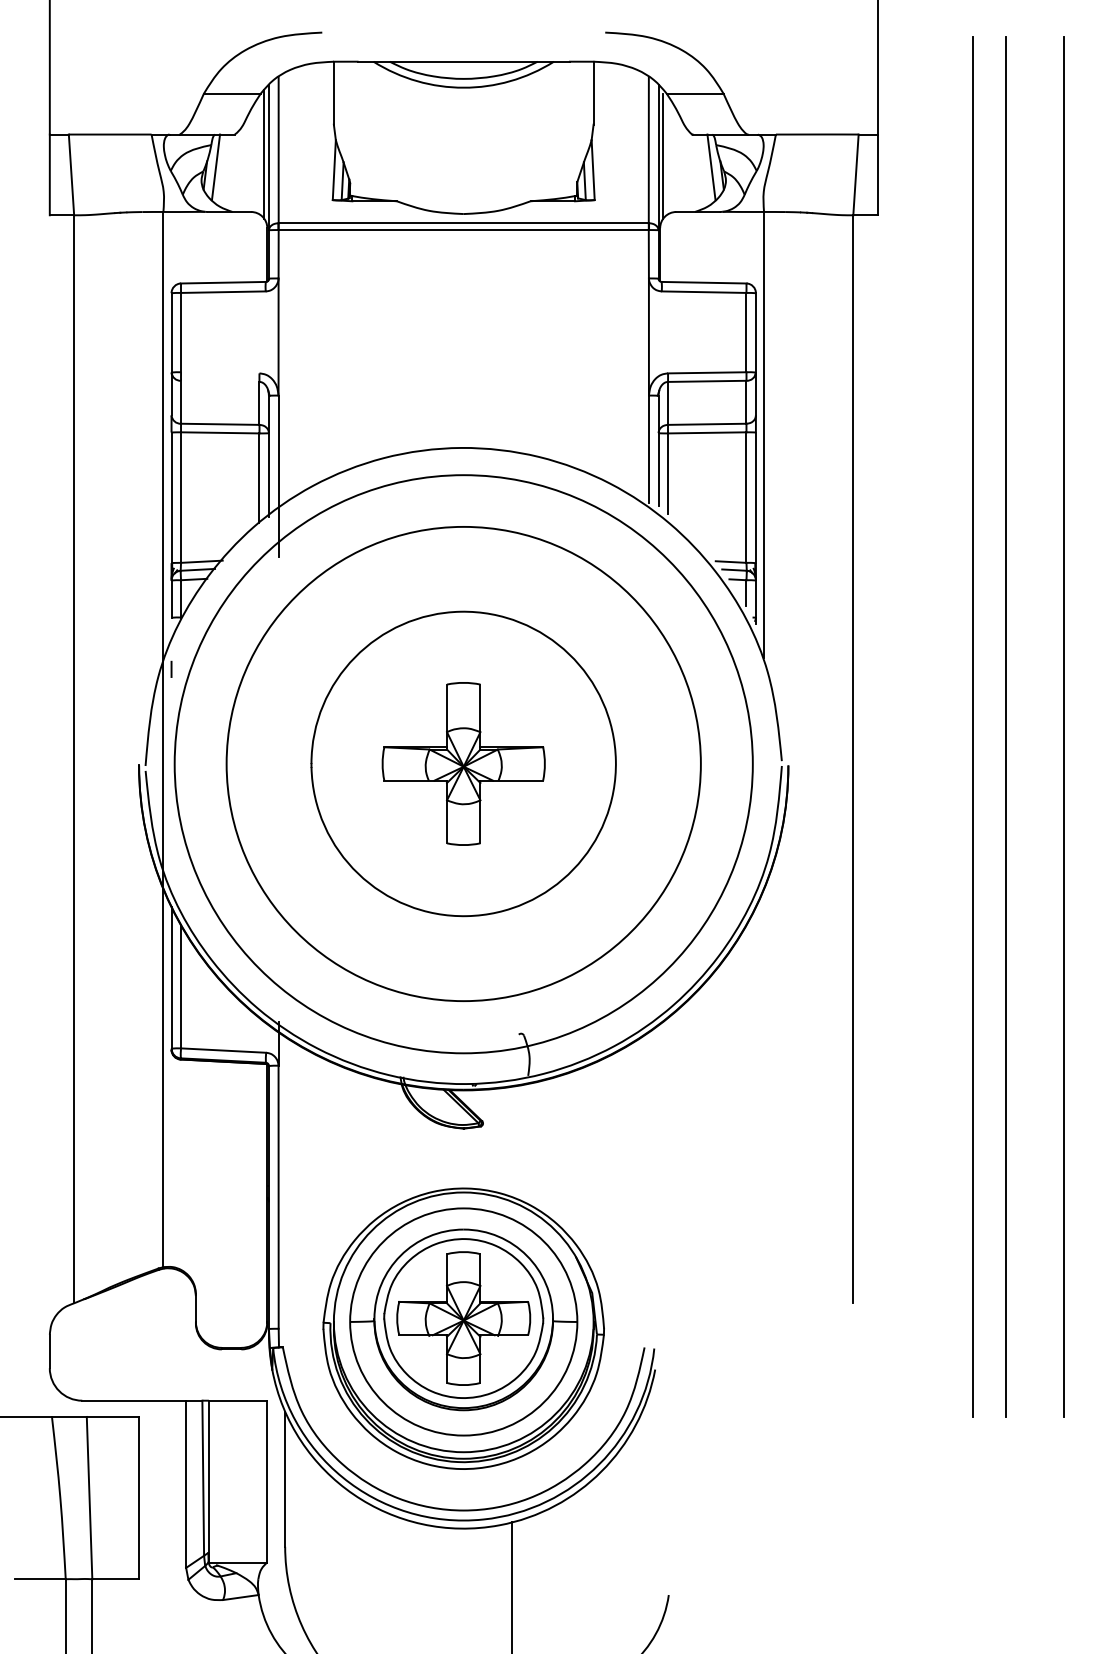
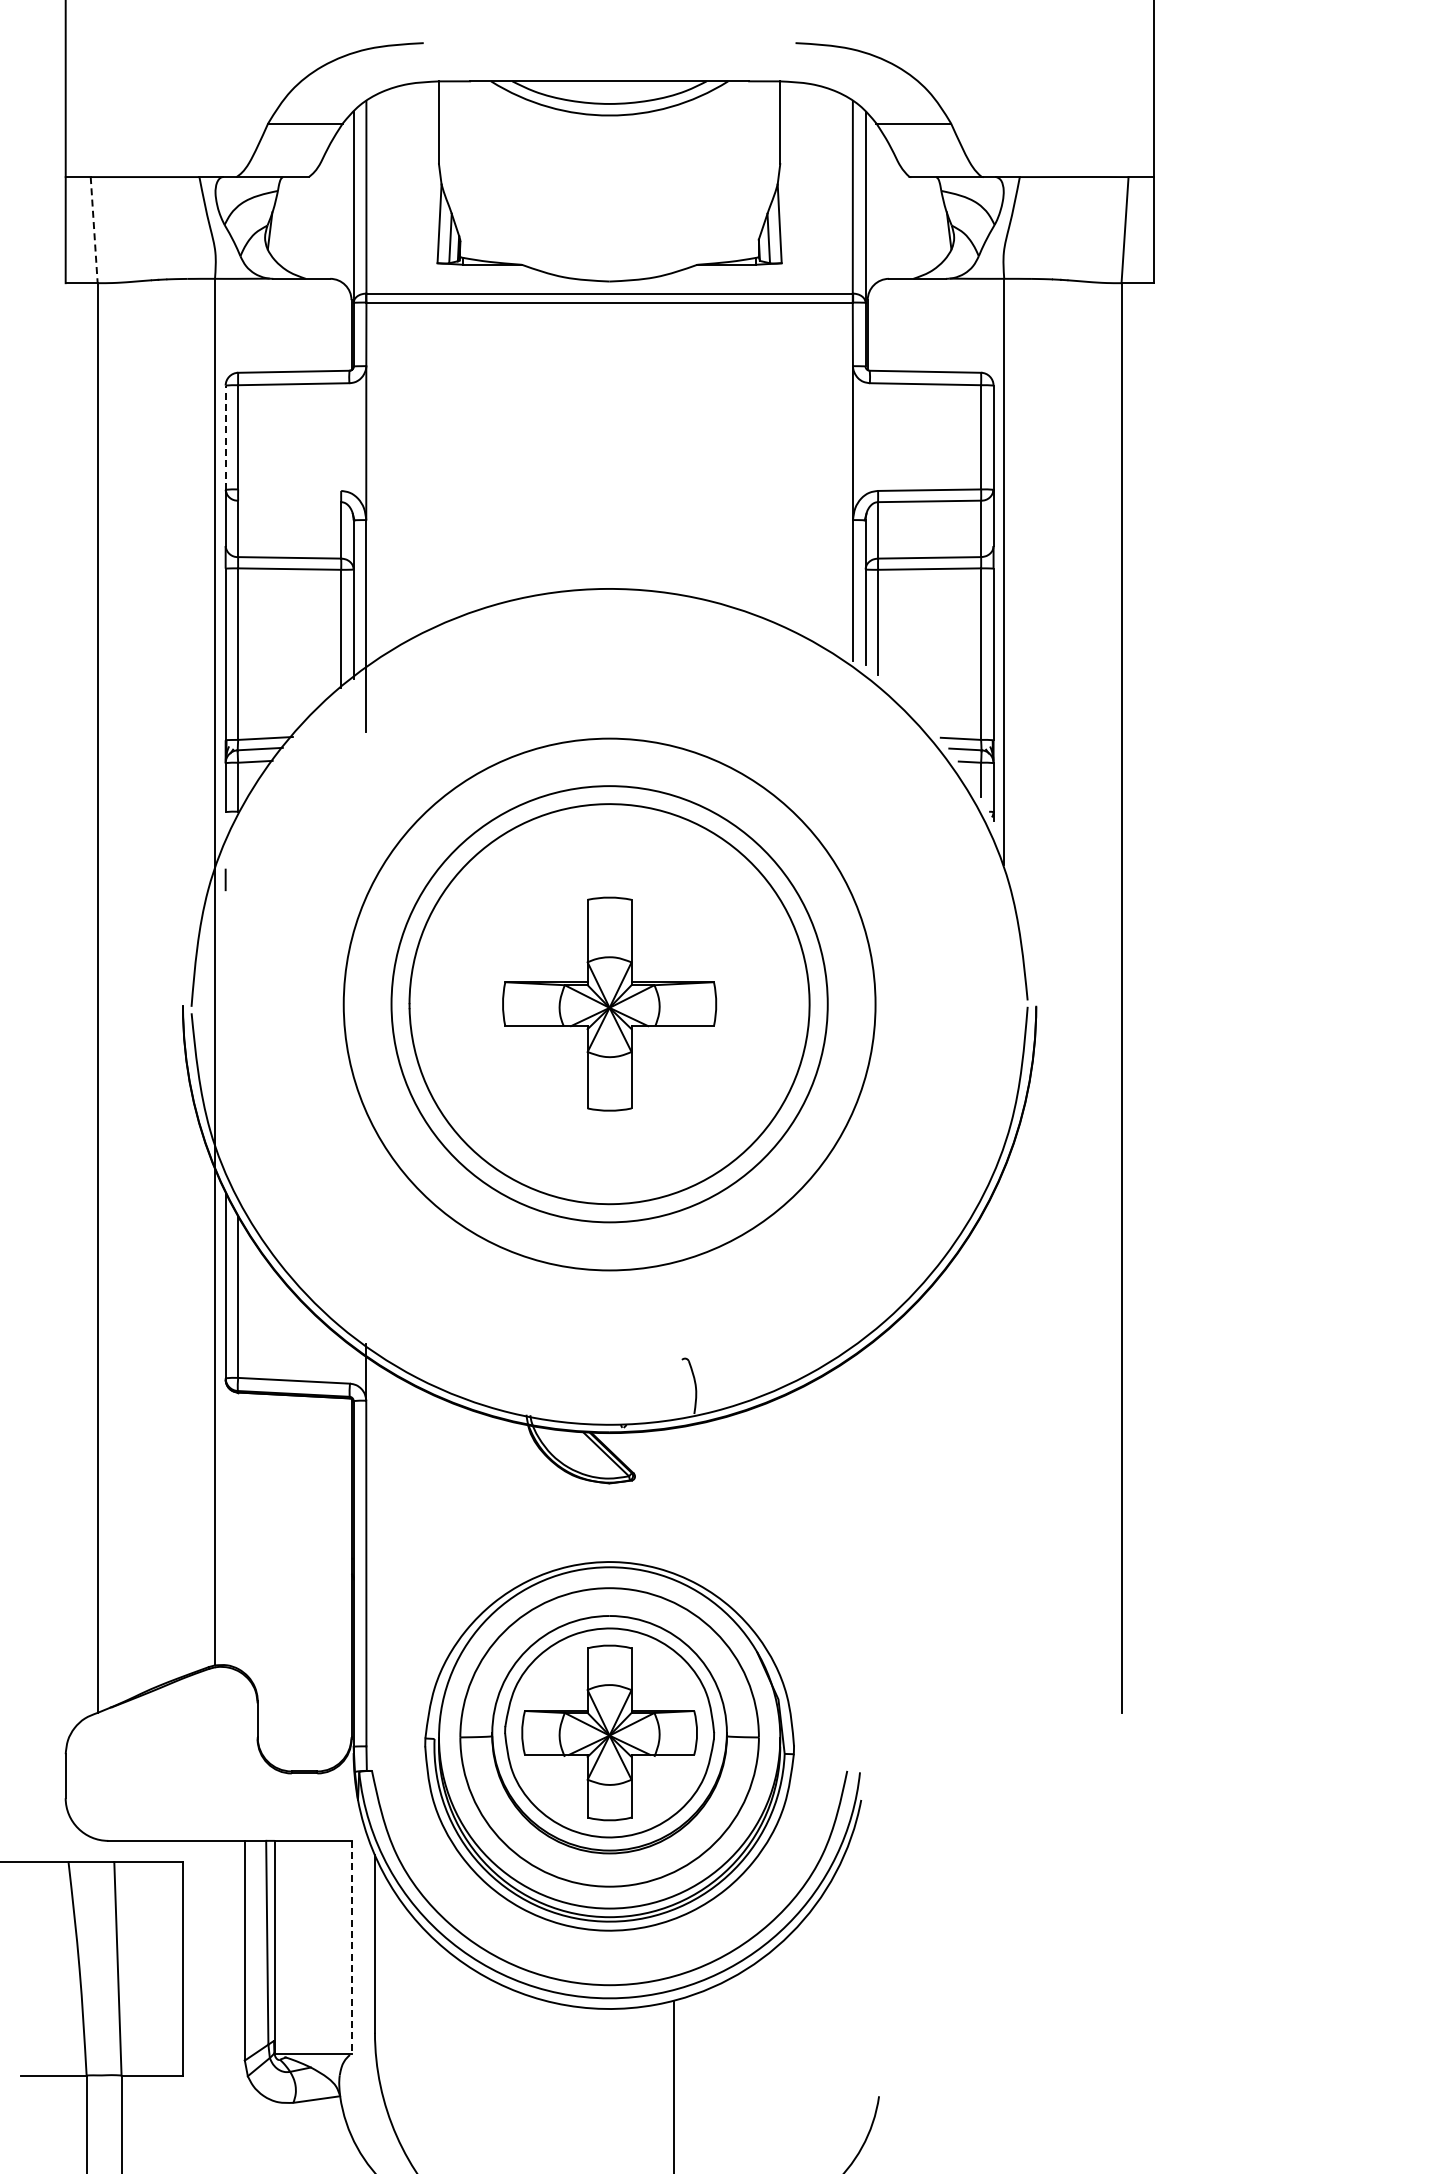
line: (264, 153) -> (347, 202), removed
line: (663, 156) -> (871, 205), removed
line: (215, 167) -> (283, 220), removed
line: (710, 167) -> (934, 220), removed
line: (71, 175) -> (94, 230), solid -> dashed
line: (171, 332) -> (225, 437), solid -> dashed
line: (973, 726) -> (1279, 955), removed
line: (1006, 726) -> (1322, 955), removed
line: (1064, 726) -> (1398, 955), removed
circle: (463, 763) -> (609, 1003), size x0.7
circle: (463, 764) -> (609, 1004), size x0.7
line: (267, 1481) -> (351, 1947), solid -> dashed

